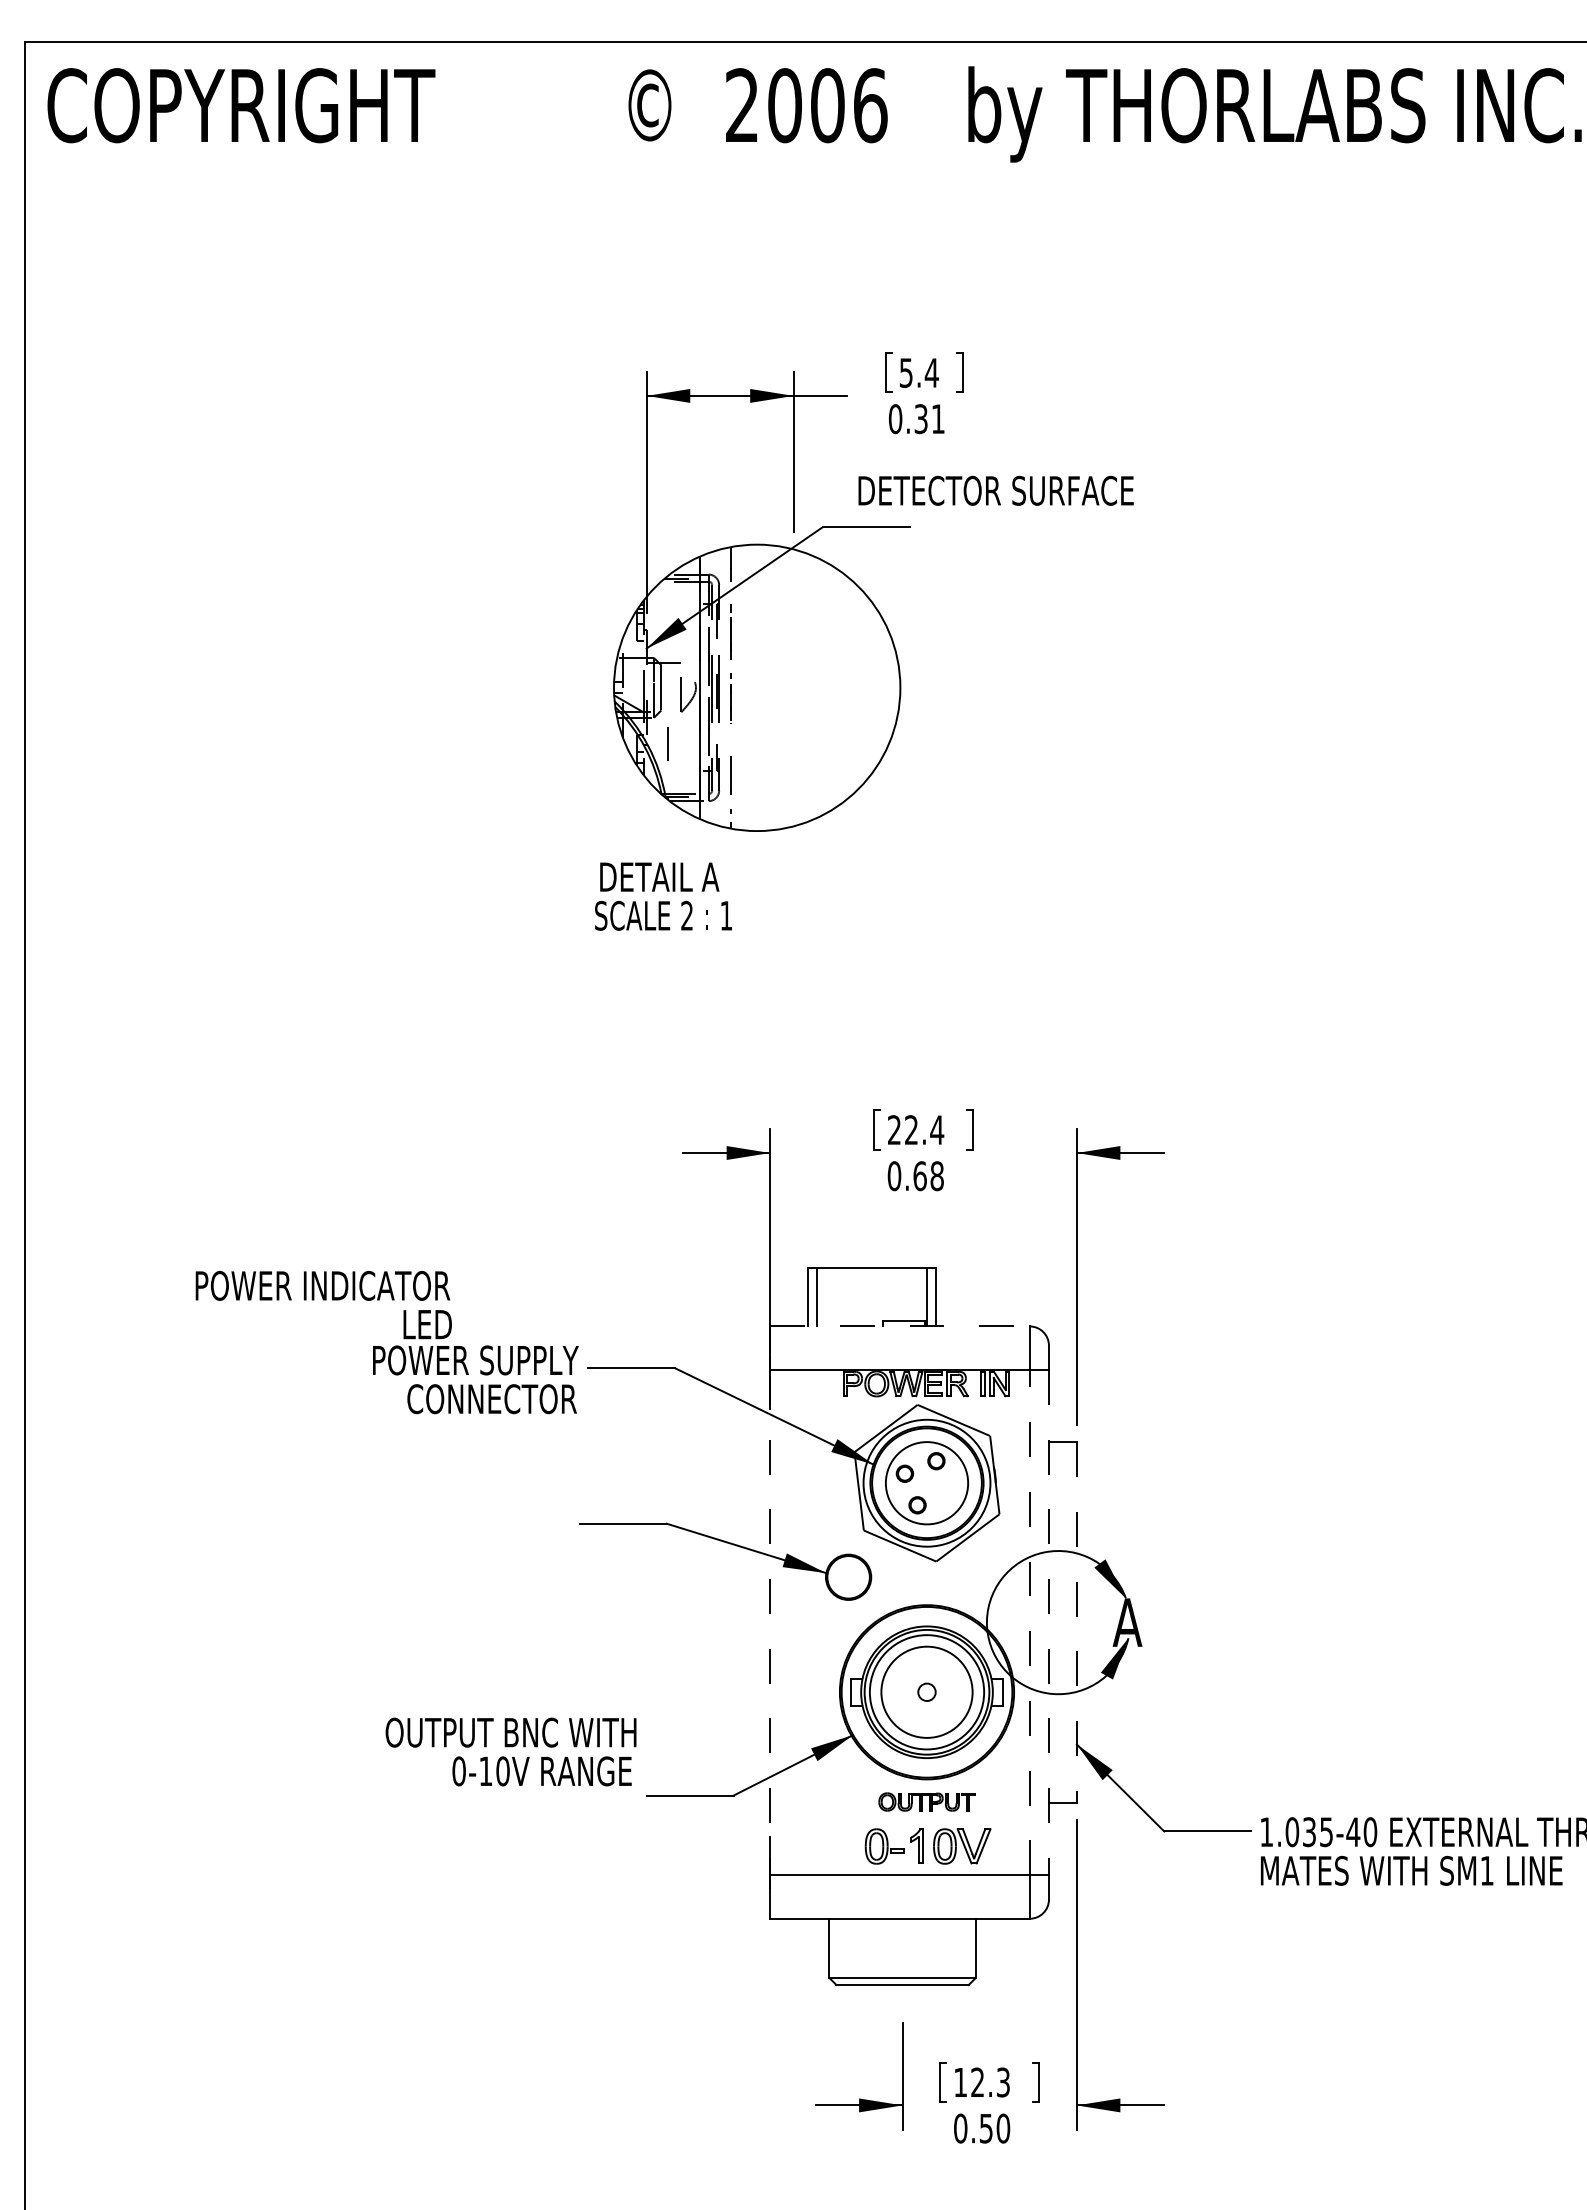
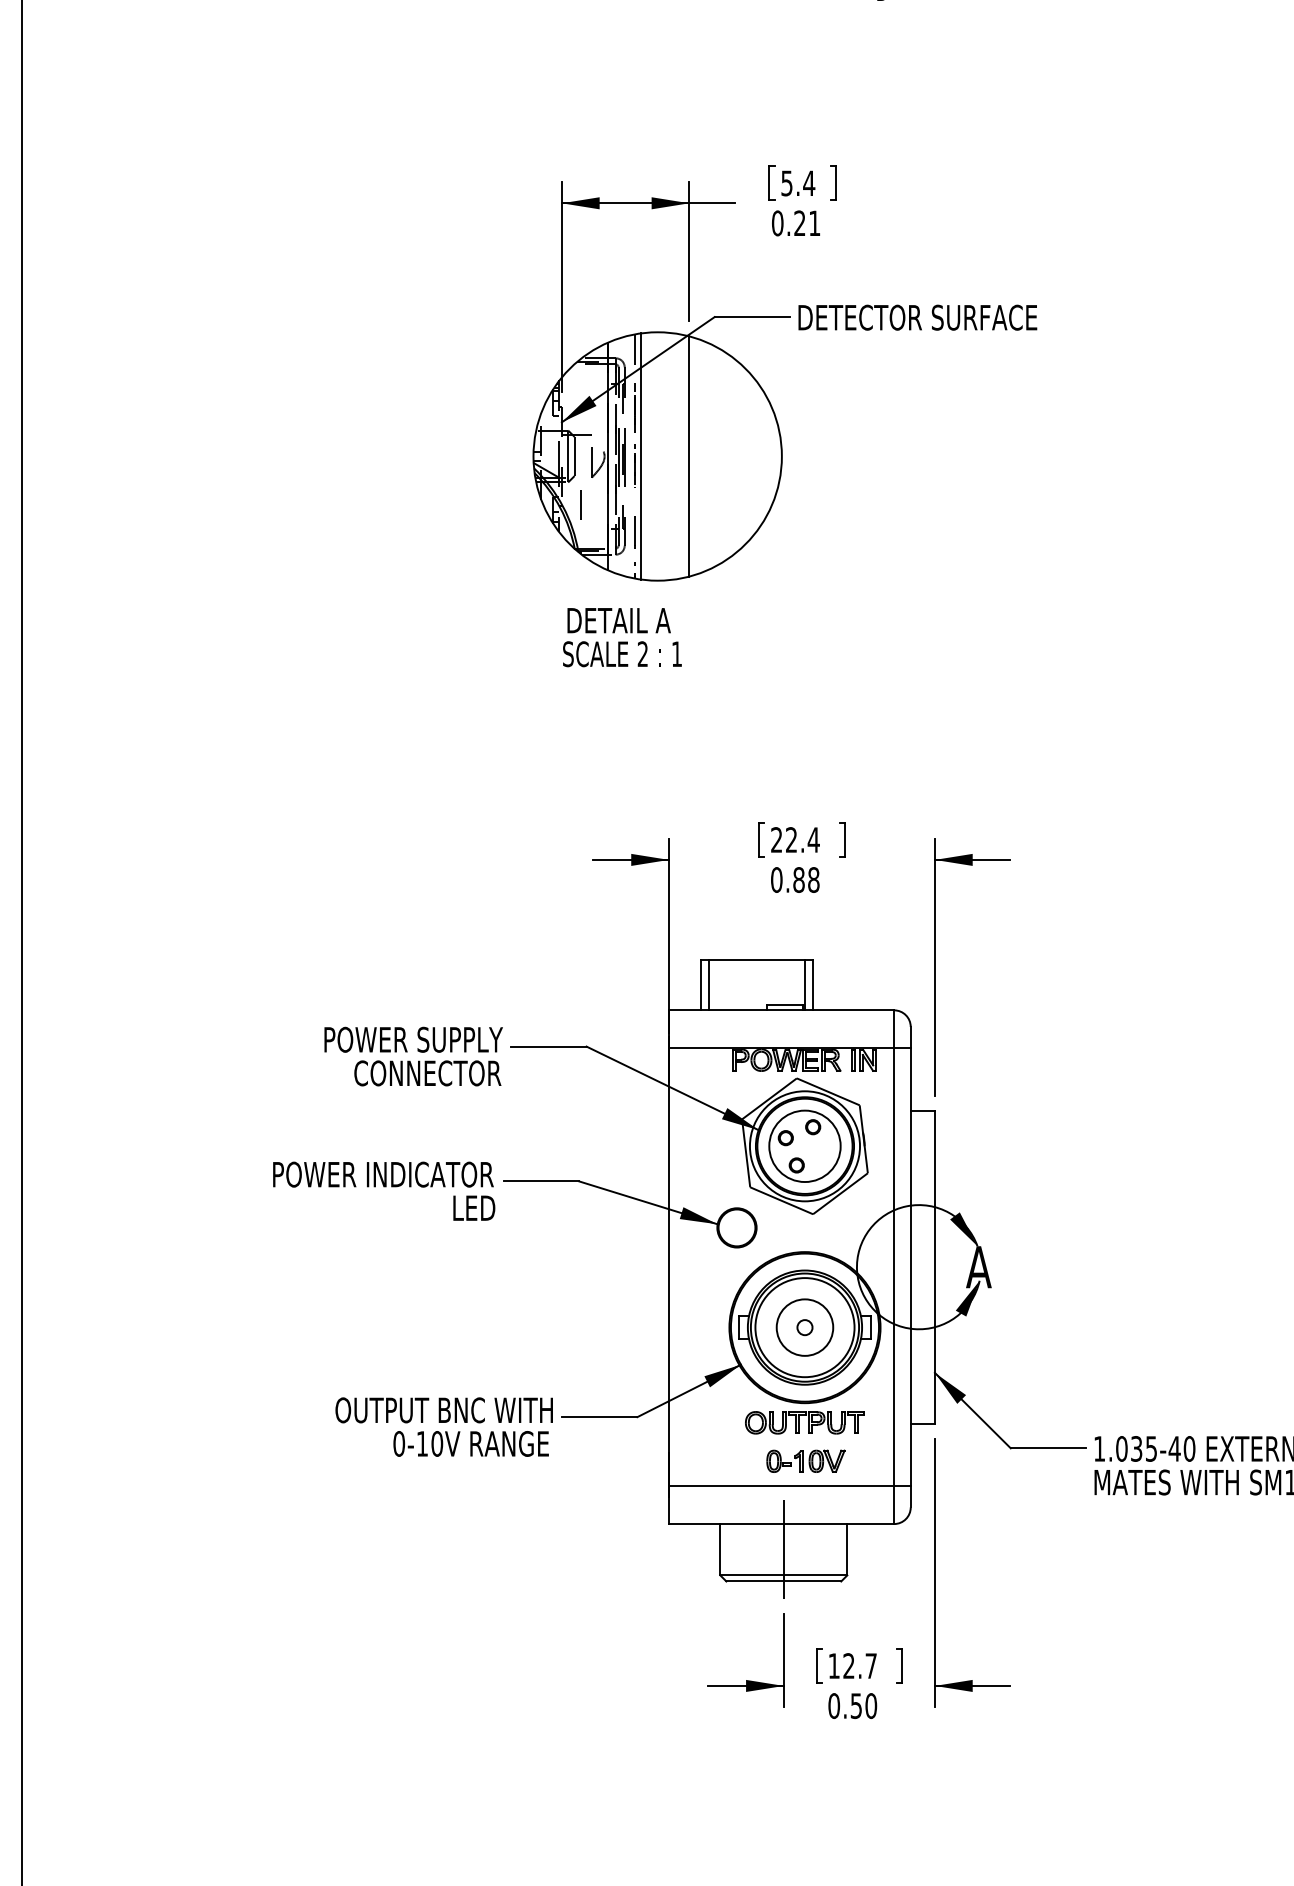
text: (920, 419) -> (799, 223), 0.31 -> 0.21
text: (995, 490) -> (917, 317), moved
line: (737, 687) -> (640, 456), added
line: (793, 687) -> (689, 456), added
text: (663, 896) -> (622, 637), moved
text: (919, 1175) -> (798, 879), 0.68 -> 0.88
text: (323, 1305) -> (383, 1191), moved
line: (900, 1326) -> (781, 1010), dashed -> solid
line: (770, 1622) -> (669, 1267), dashed -> solid
line: (1029, 1622) -> (893, 1267), dashed -> solid
line: (1048, 1622) -> (910, 1267), dashed -> solid
line: (1076, 1623) -> (934, 1267), dashed -> solid
circle: (926, 1691) -> (804, 1326), size x0.71
text: (510, 1751) -> (443, 1426), moved
part: (926, 1801) -> (804, 1422), size x1.43
part: (927, 1846) -> (805, 1461), size x0.71
line: (902, 1948) -> (783, 1549), added
text: (1003, 2082) -> (871, 1666), 12.3 -> 12.7

